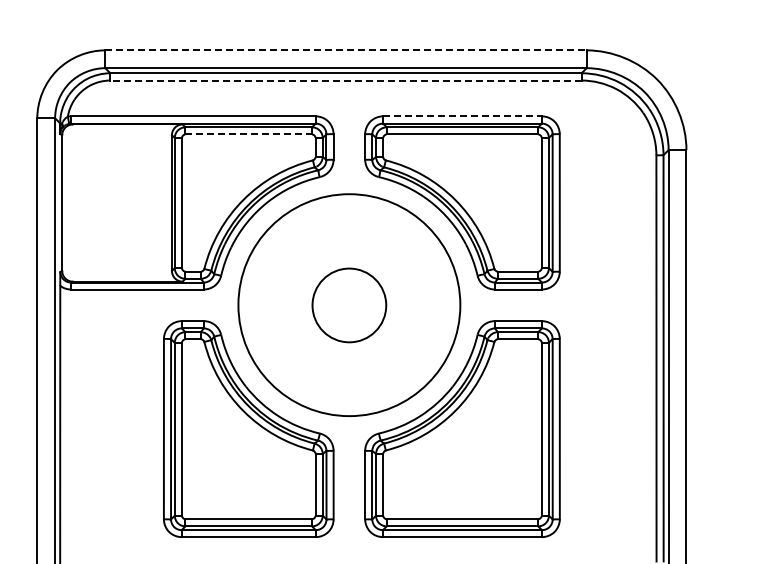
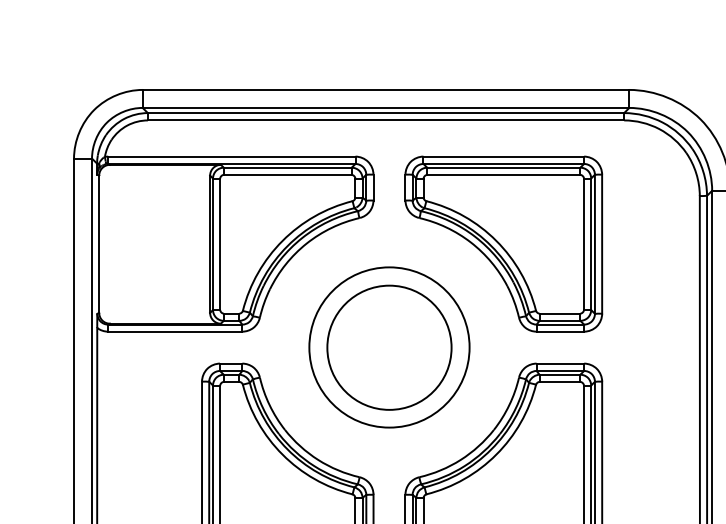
line: (345, 50) -> (385, 90), dashed -> solid
line: (345, 80) -> (385, 120), dashed -> solid
line: (462, 116) -> (503, 156), dashed -> solid
line: (249, 134) -> (288, 174), dashed -> solid
circle: (349, 304) -> (389, 346), size x0.71
circle: (348, 305) -> (388, 347), size x1.67

